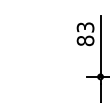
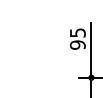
text: (85, 33) -> (77, 38), 83 -> 95

